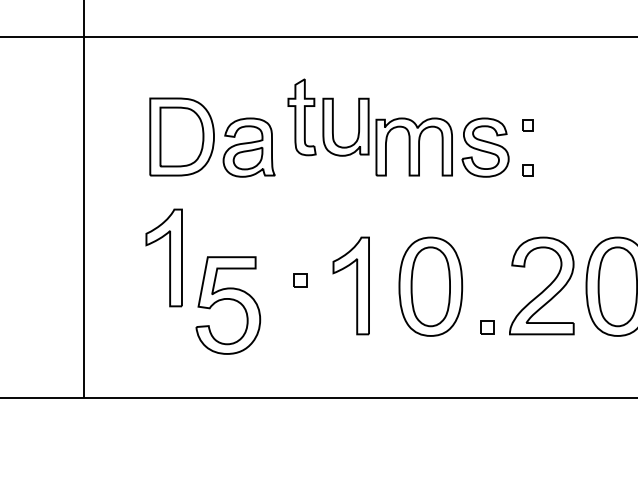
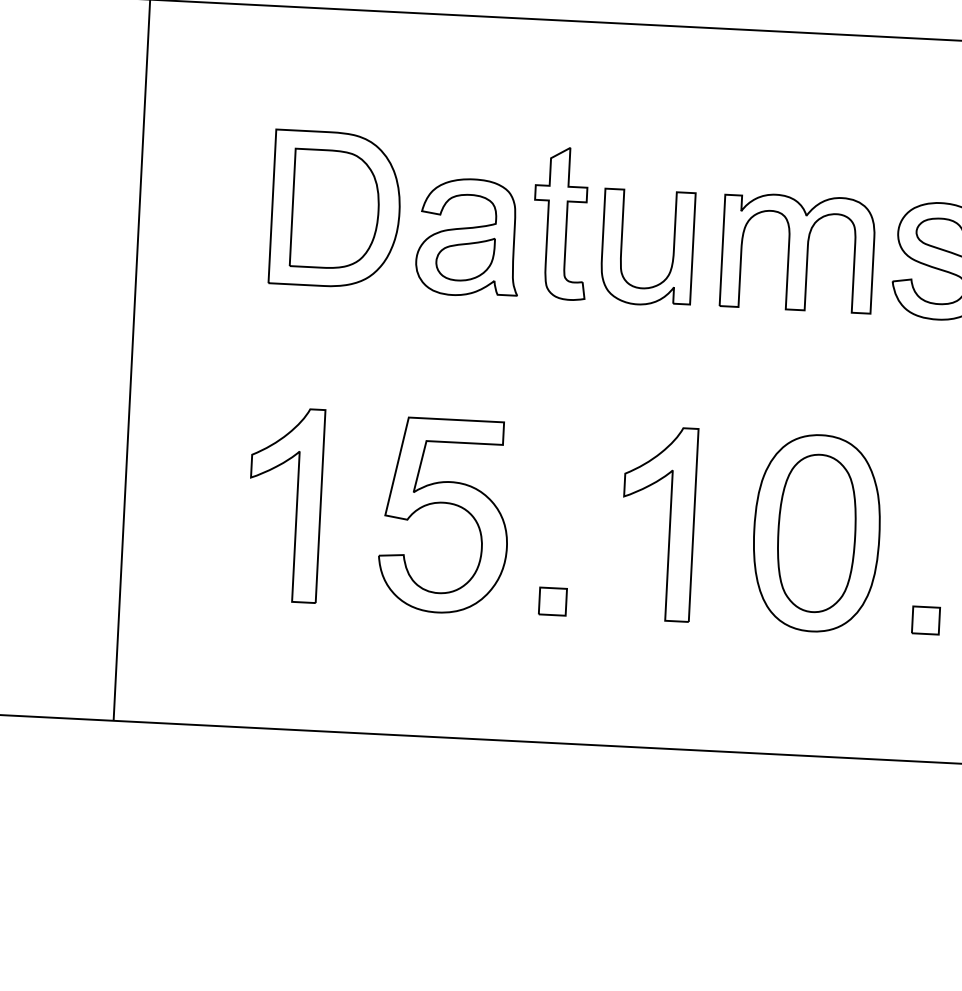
part: (328, 117) -> (613, 226), moved
part: (163, 257) -> (283, 503), moved
part: (300, 280) -> (552, 601), moved
part: (228, 305) -> (445, 515), moved

